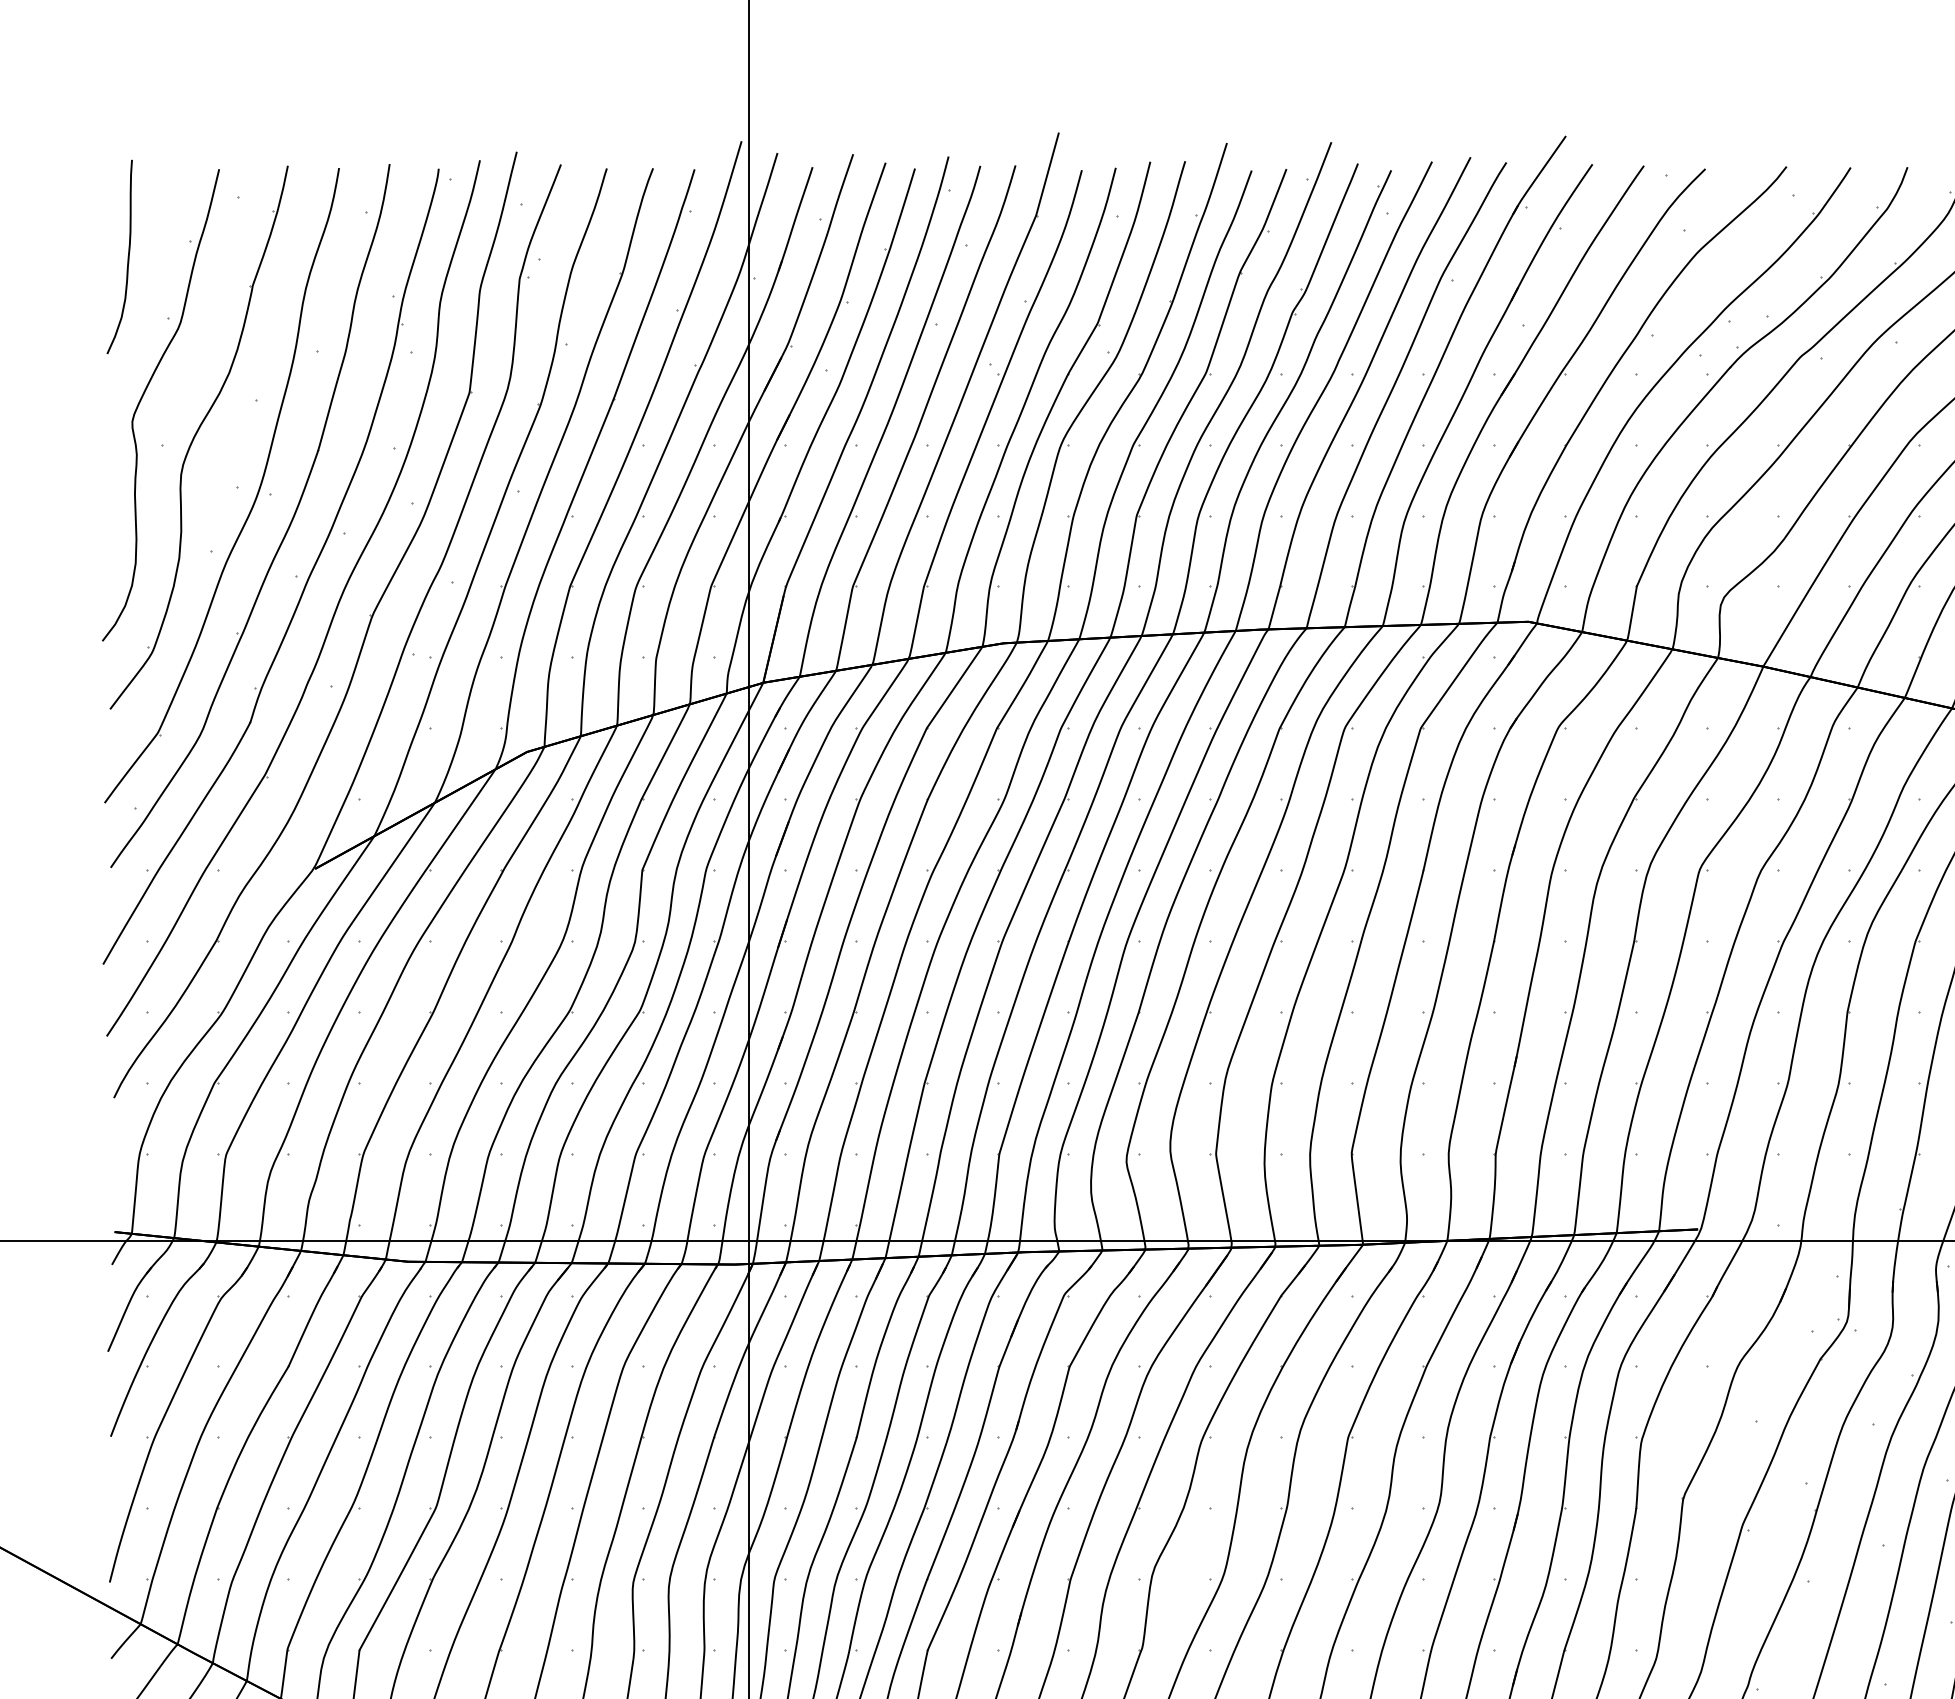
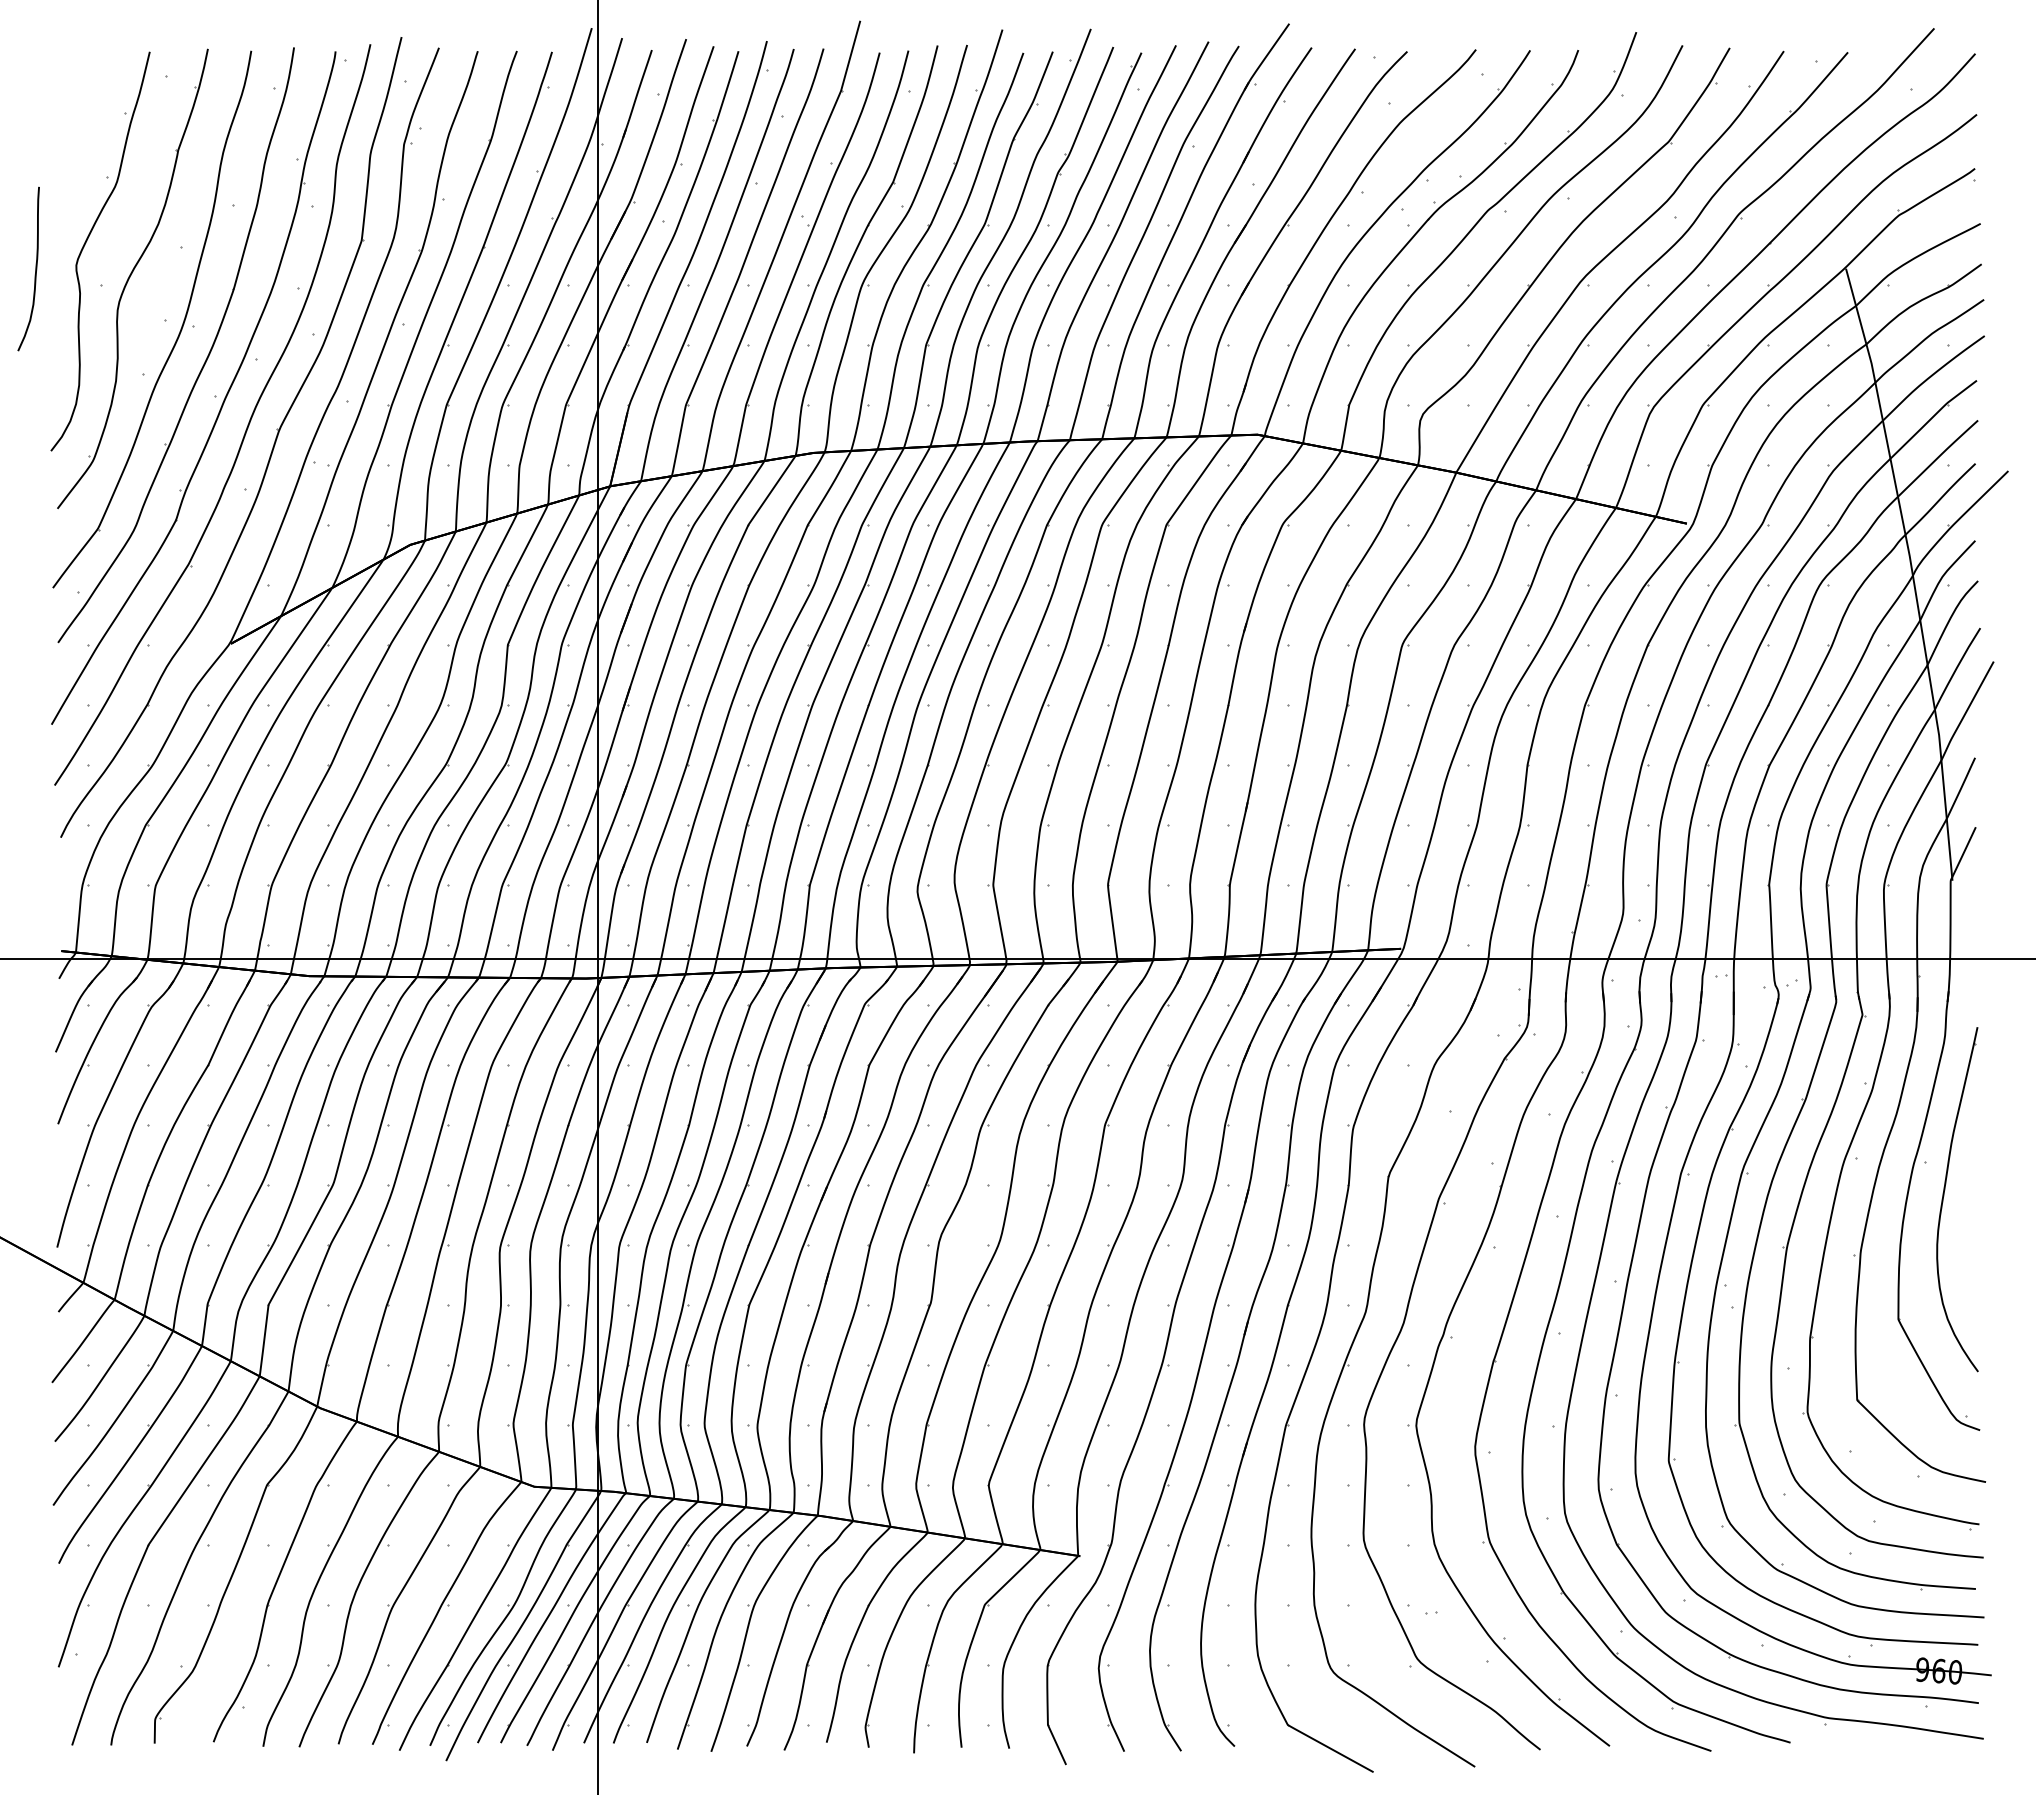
curve: (127, 256) -> (35, 268), moved

